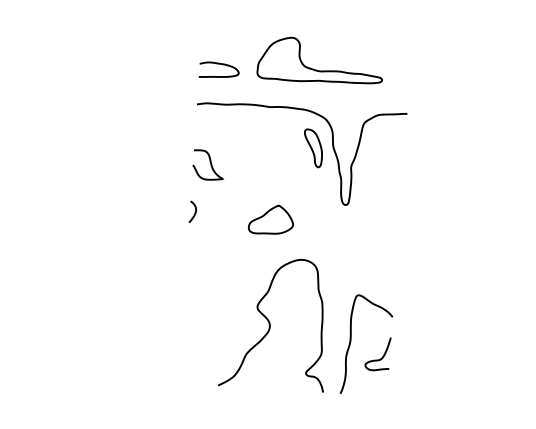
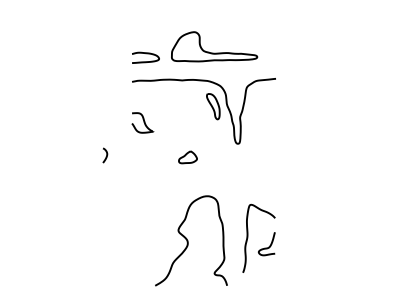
curve: (194, 212) -> (106, 155), moved
part: (270, 220) -> (187, 157), size x0.6
curve: (271, 322) -> (188, 240), moved

